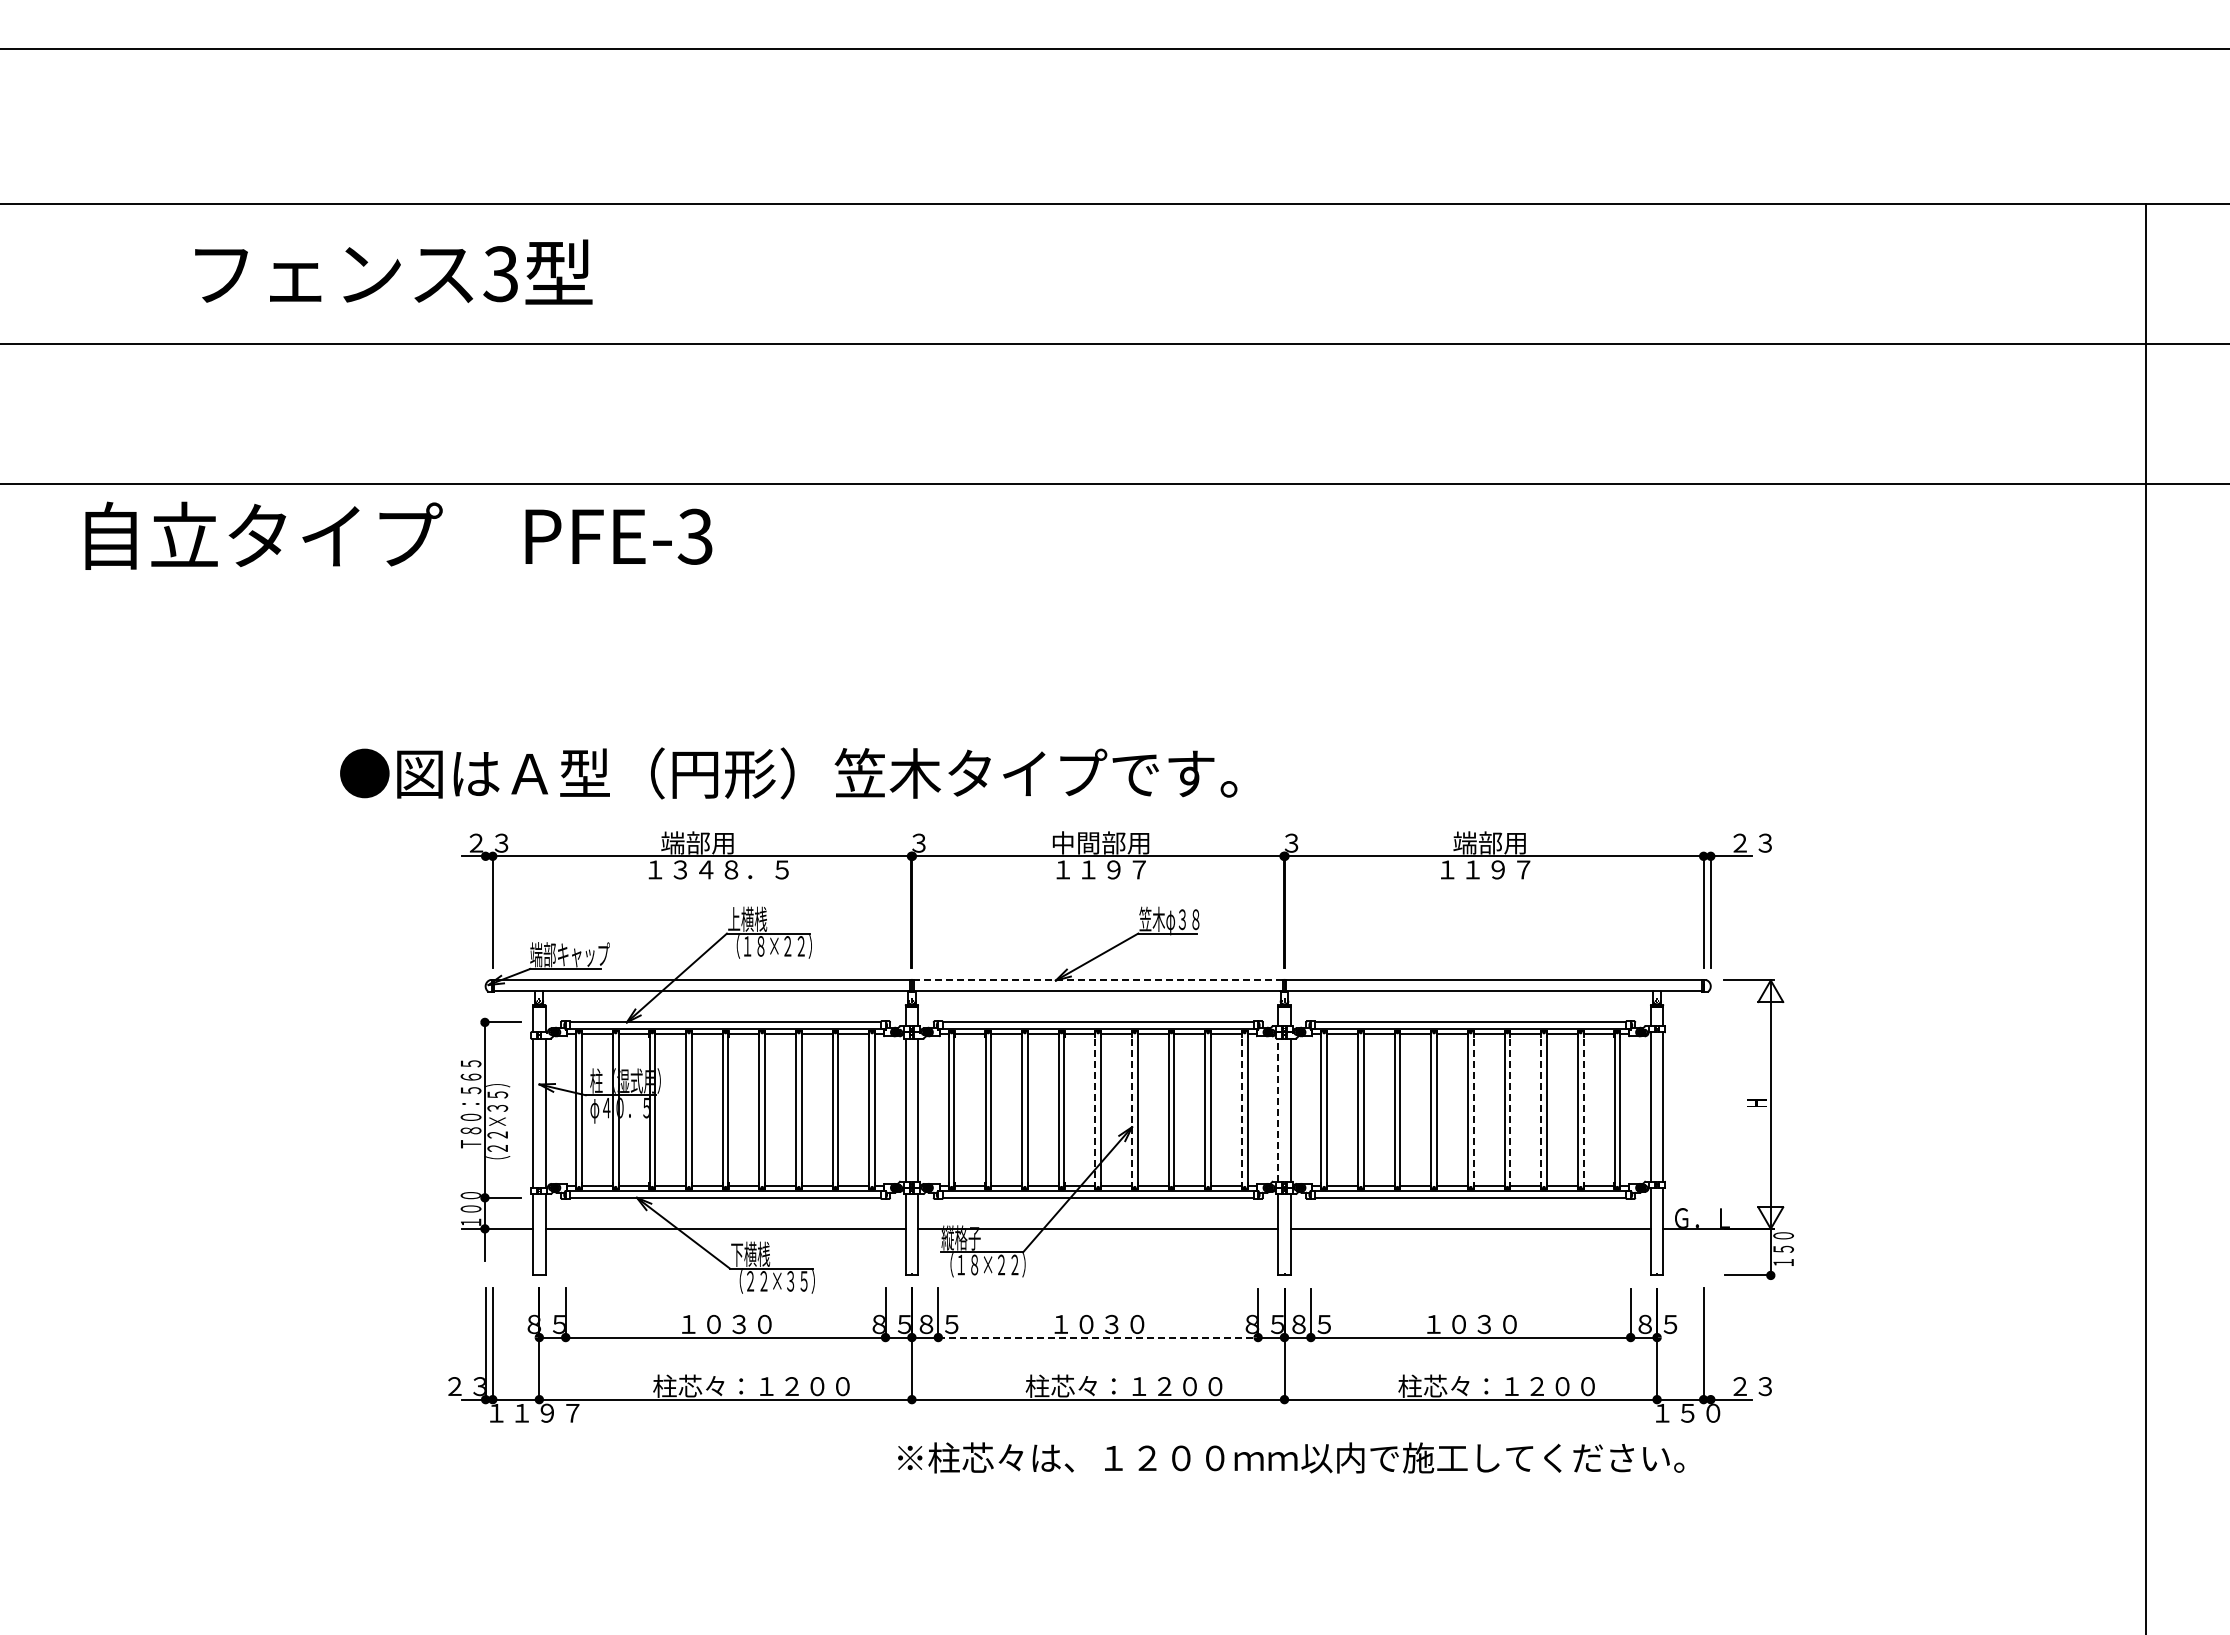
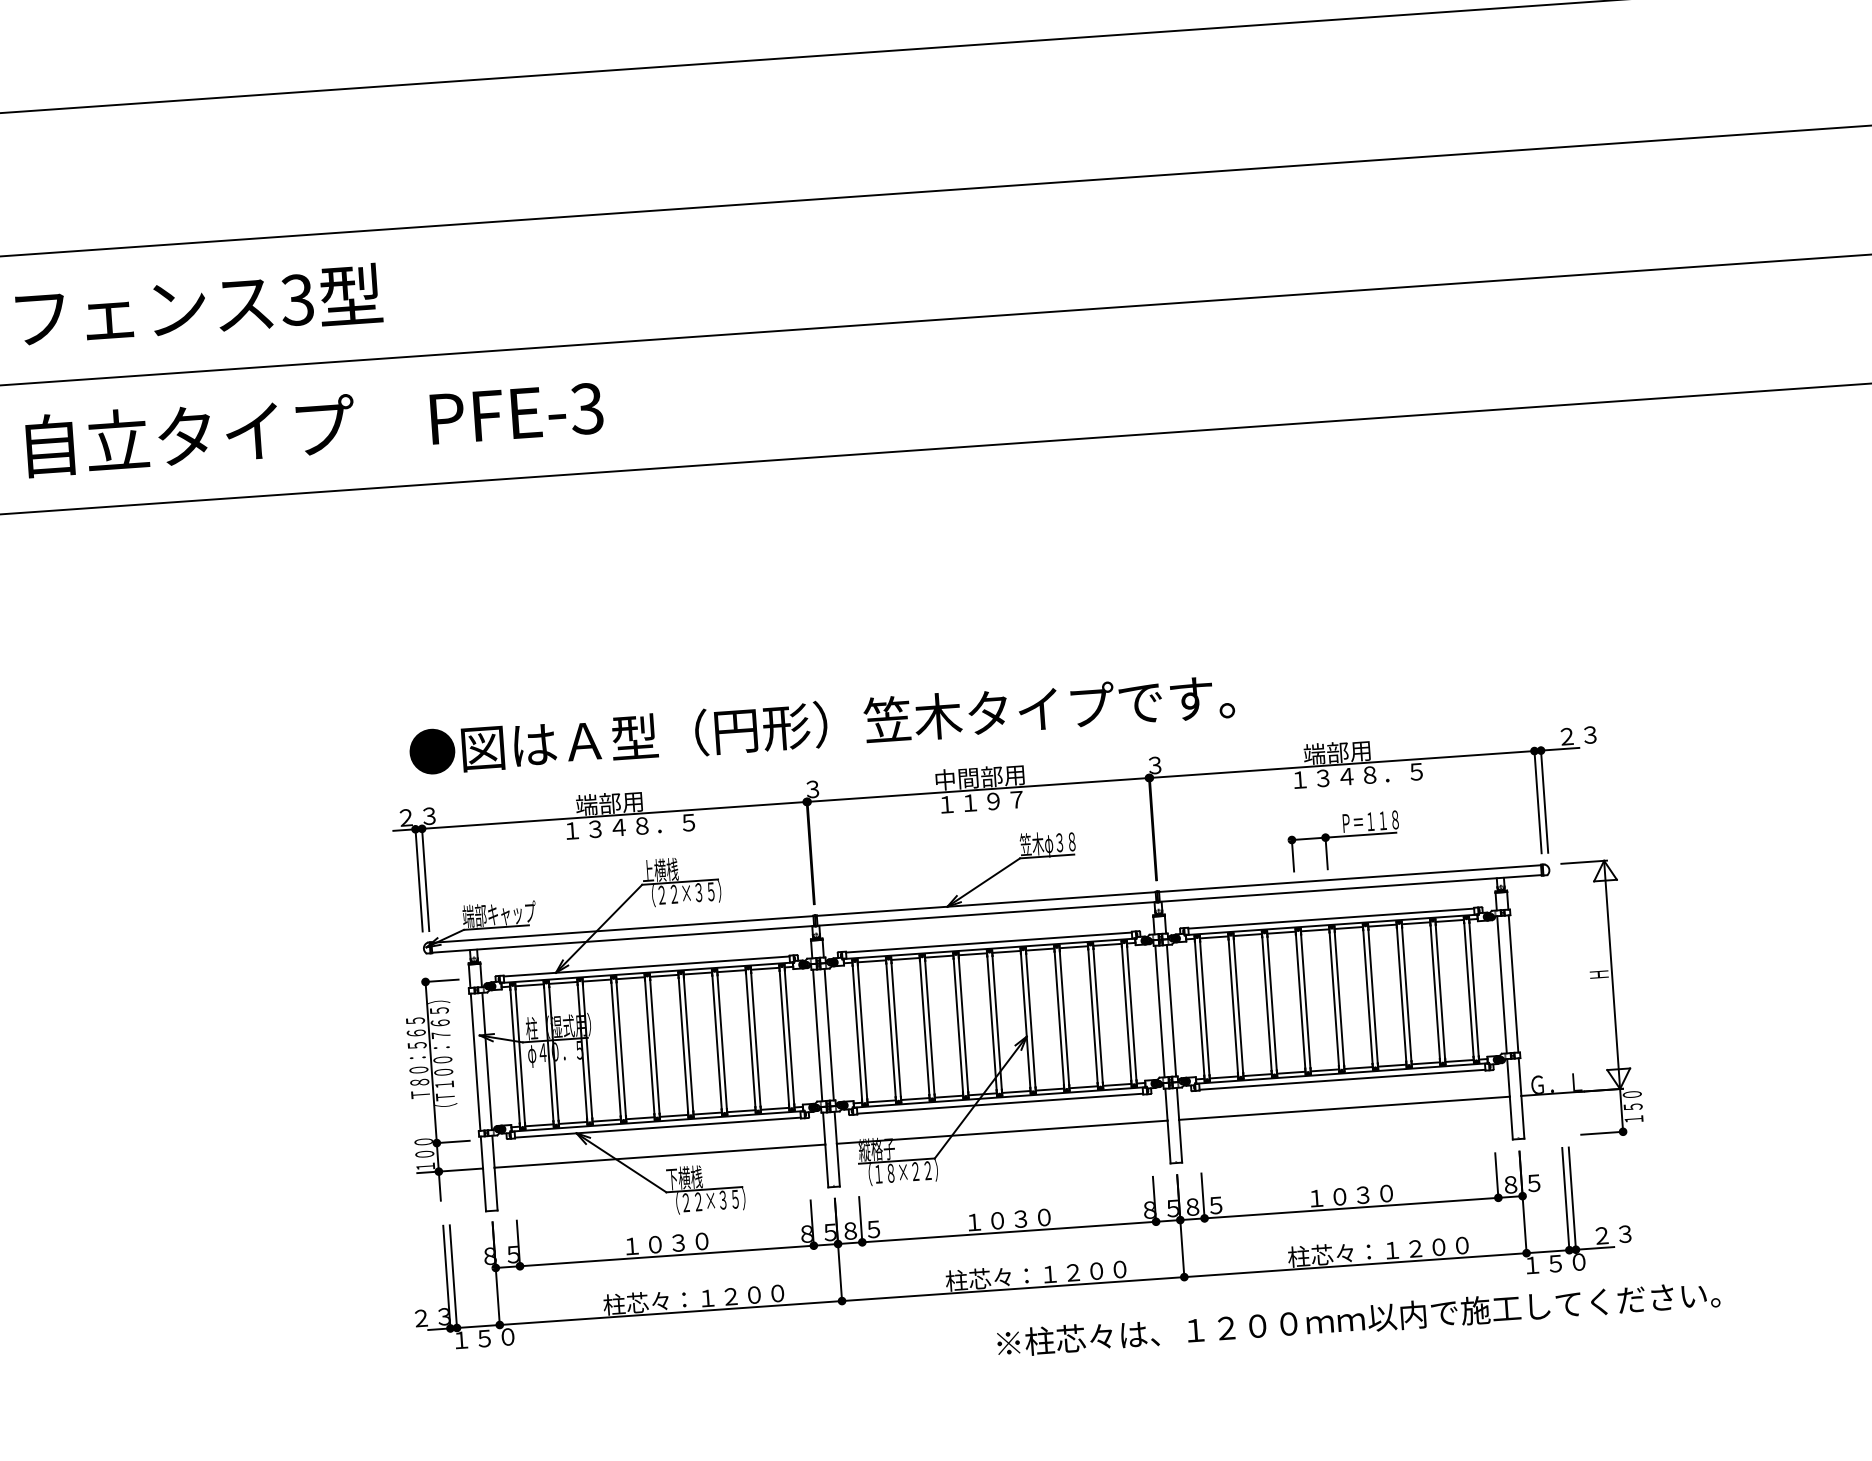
text: (393, 271) -> (198, 304), moved
text: (398, 535) -> (314, 426), moved
text: (788, 773) -> (821, 724), moved
text: (1522, 869) -> (1368, 774), １１９７ -> １３４８．５
line: (485, 910) -> (418, 879), added
part: (1490, 939) -> (1344, 841), added
text: (774, 946) -> (686, 893), （１８×２２） -> （２２×３５）
line: (1097, 980) -> (985, 904), dashed -> solid
text: (498, 1097) -> (442, 1050), （２２×３５） -> （Ｔ１００：７６５）
line: (1095, 1109) -> (992, 1022), dashed -> solid
line: (1132, 1109) -> (1026, 1020), dashed -> solid
line: (1241, 1109) -> (1126, 1013), dashed -> solid
line: (1473, 1109) -> (1339, 998), dashed -> solid
line: (1510, 1109) -> (1373, 996), dashed -> solid
line: (1541, 1109) -> (1401, 994), dashed -> solid
line: (1583, 1109) -> (1440, 991), dashed -> solid
line: (1278, 1110) -> (1160, 1011), dashed -> solid
line: (1098, 1337) -> (1009, 1231), dashed -> solid
line: (1710, 1345) -> (1572, 1200), added
text: (547, 1412) -> (508, 1336), １１９７ -> １５０
text: (1291, 1457) -> (1358, 1318), moved

